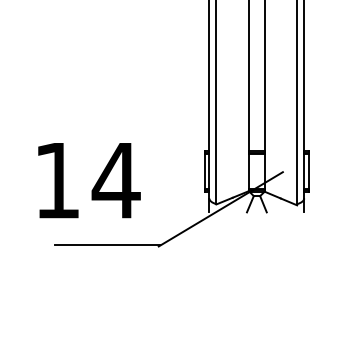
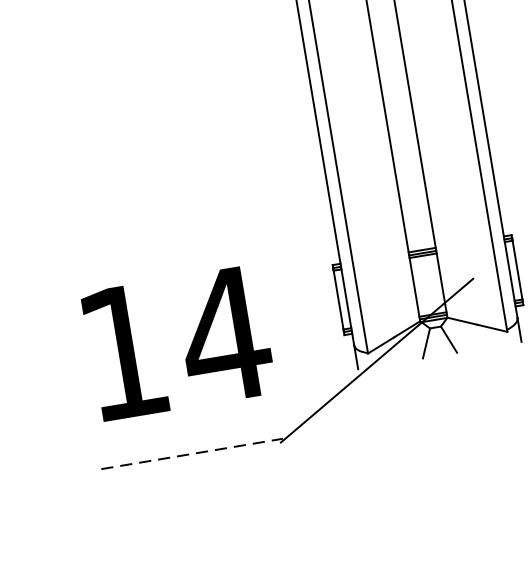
text: (89, 180) -> (178, 342), moved
line: (107, 244) -> (192, 453), solid -> dashed

